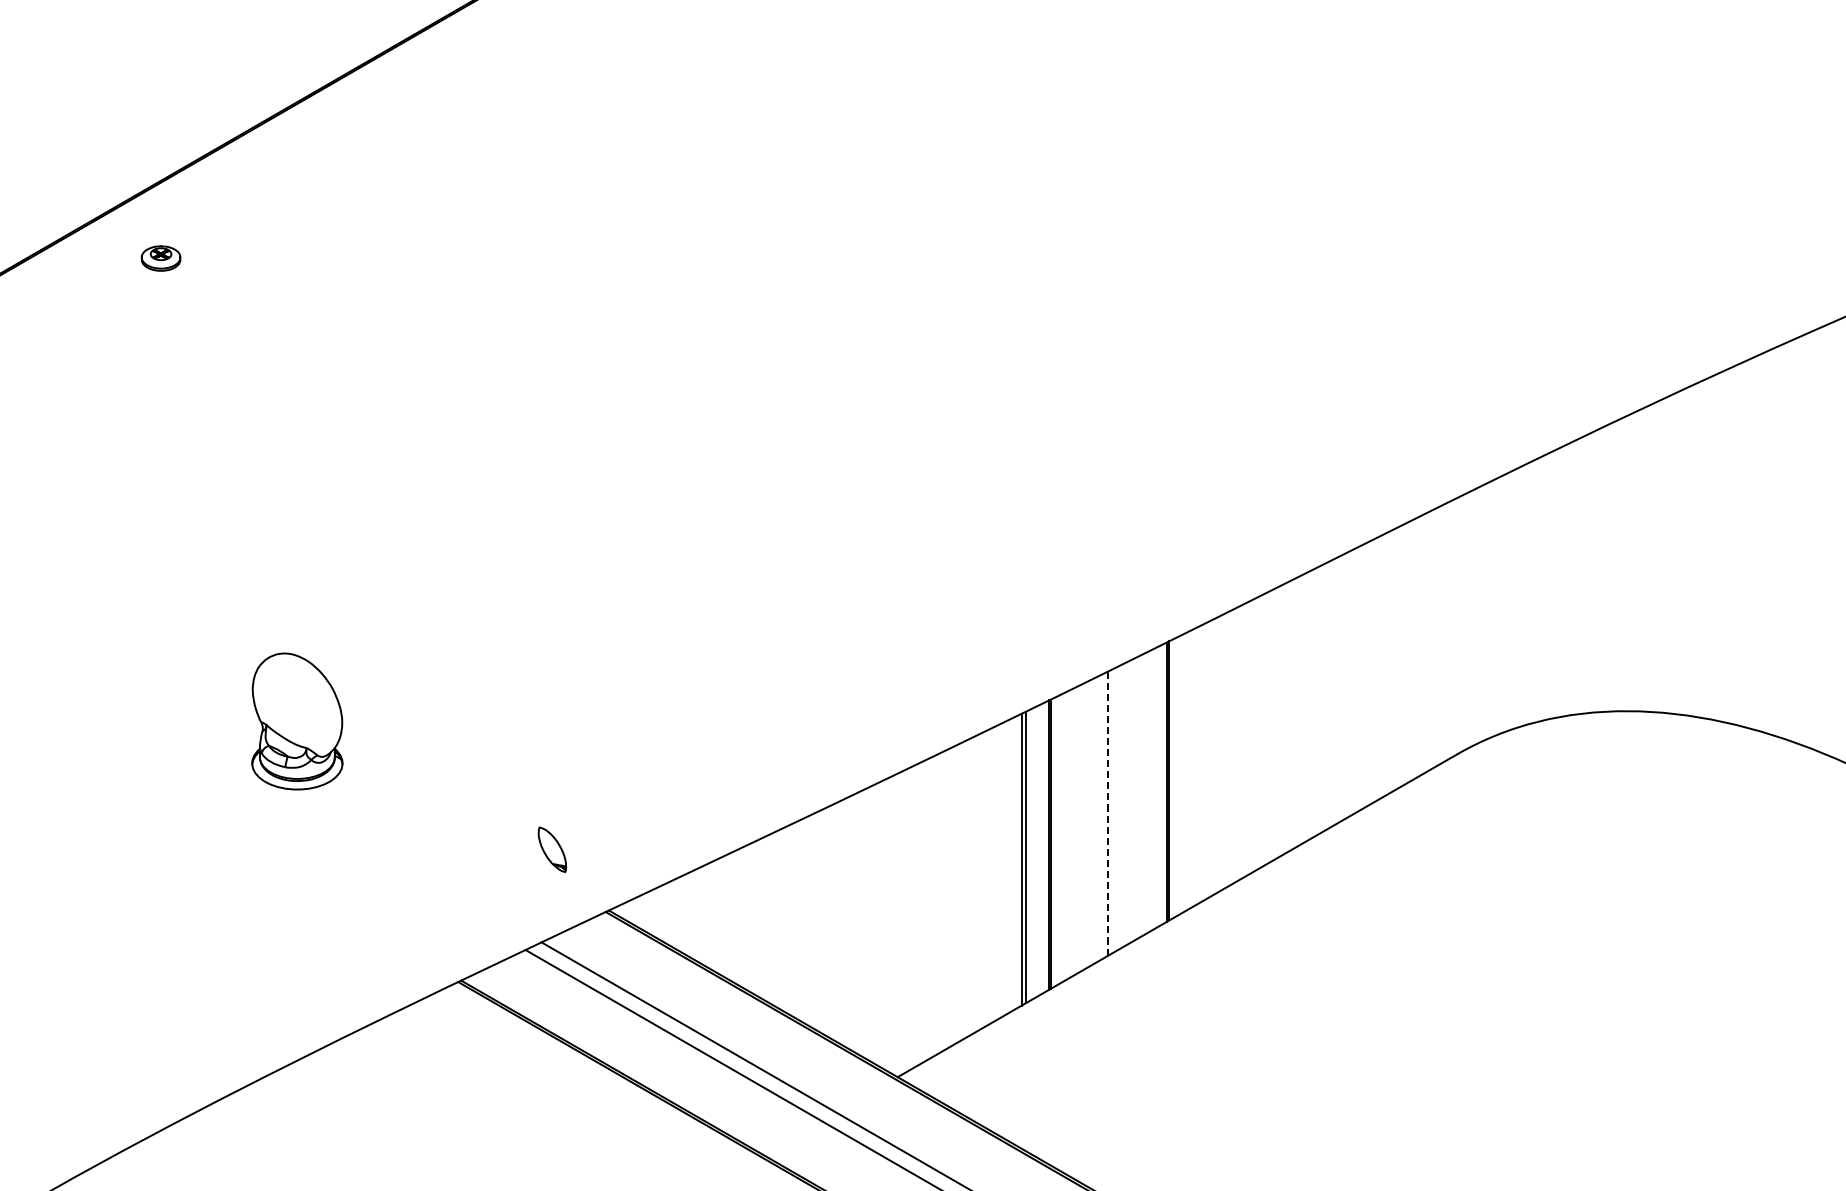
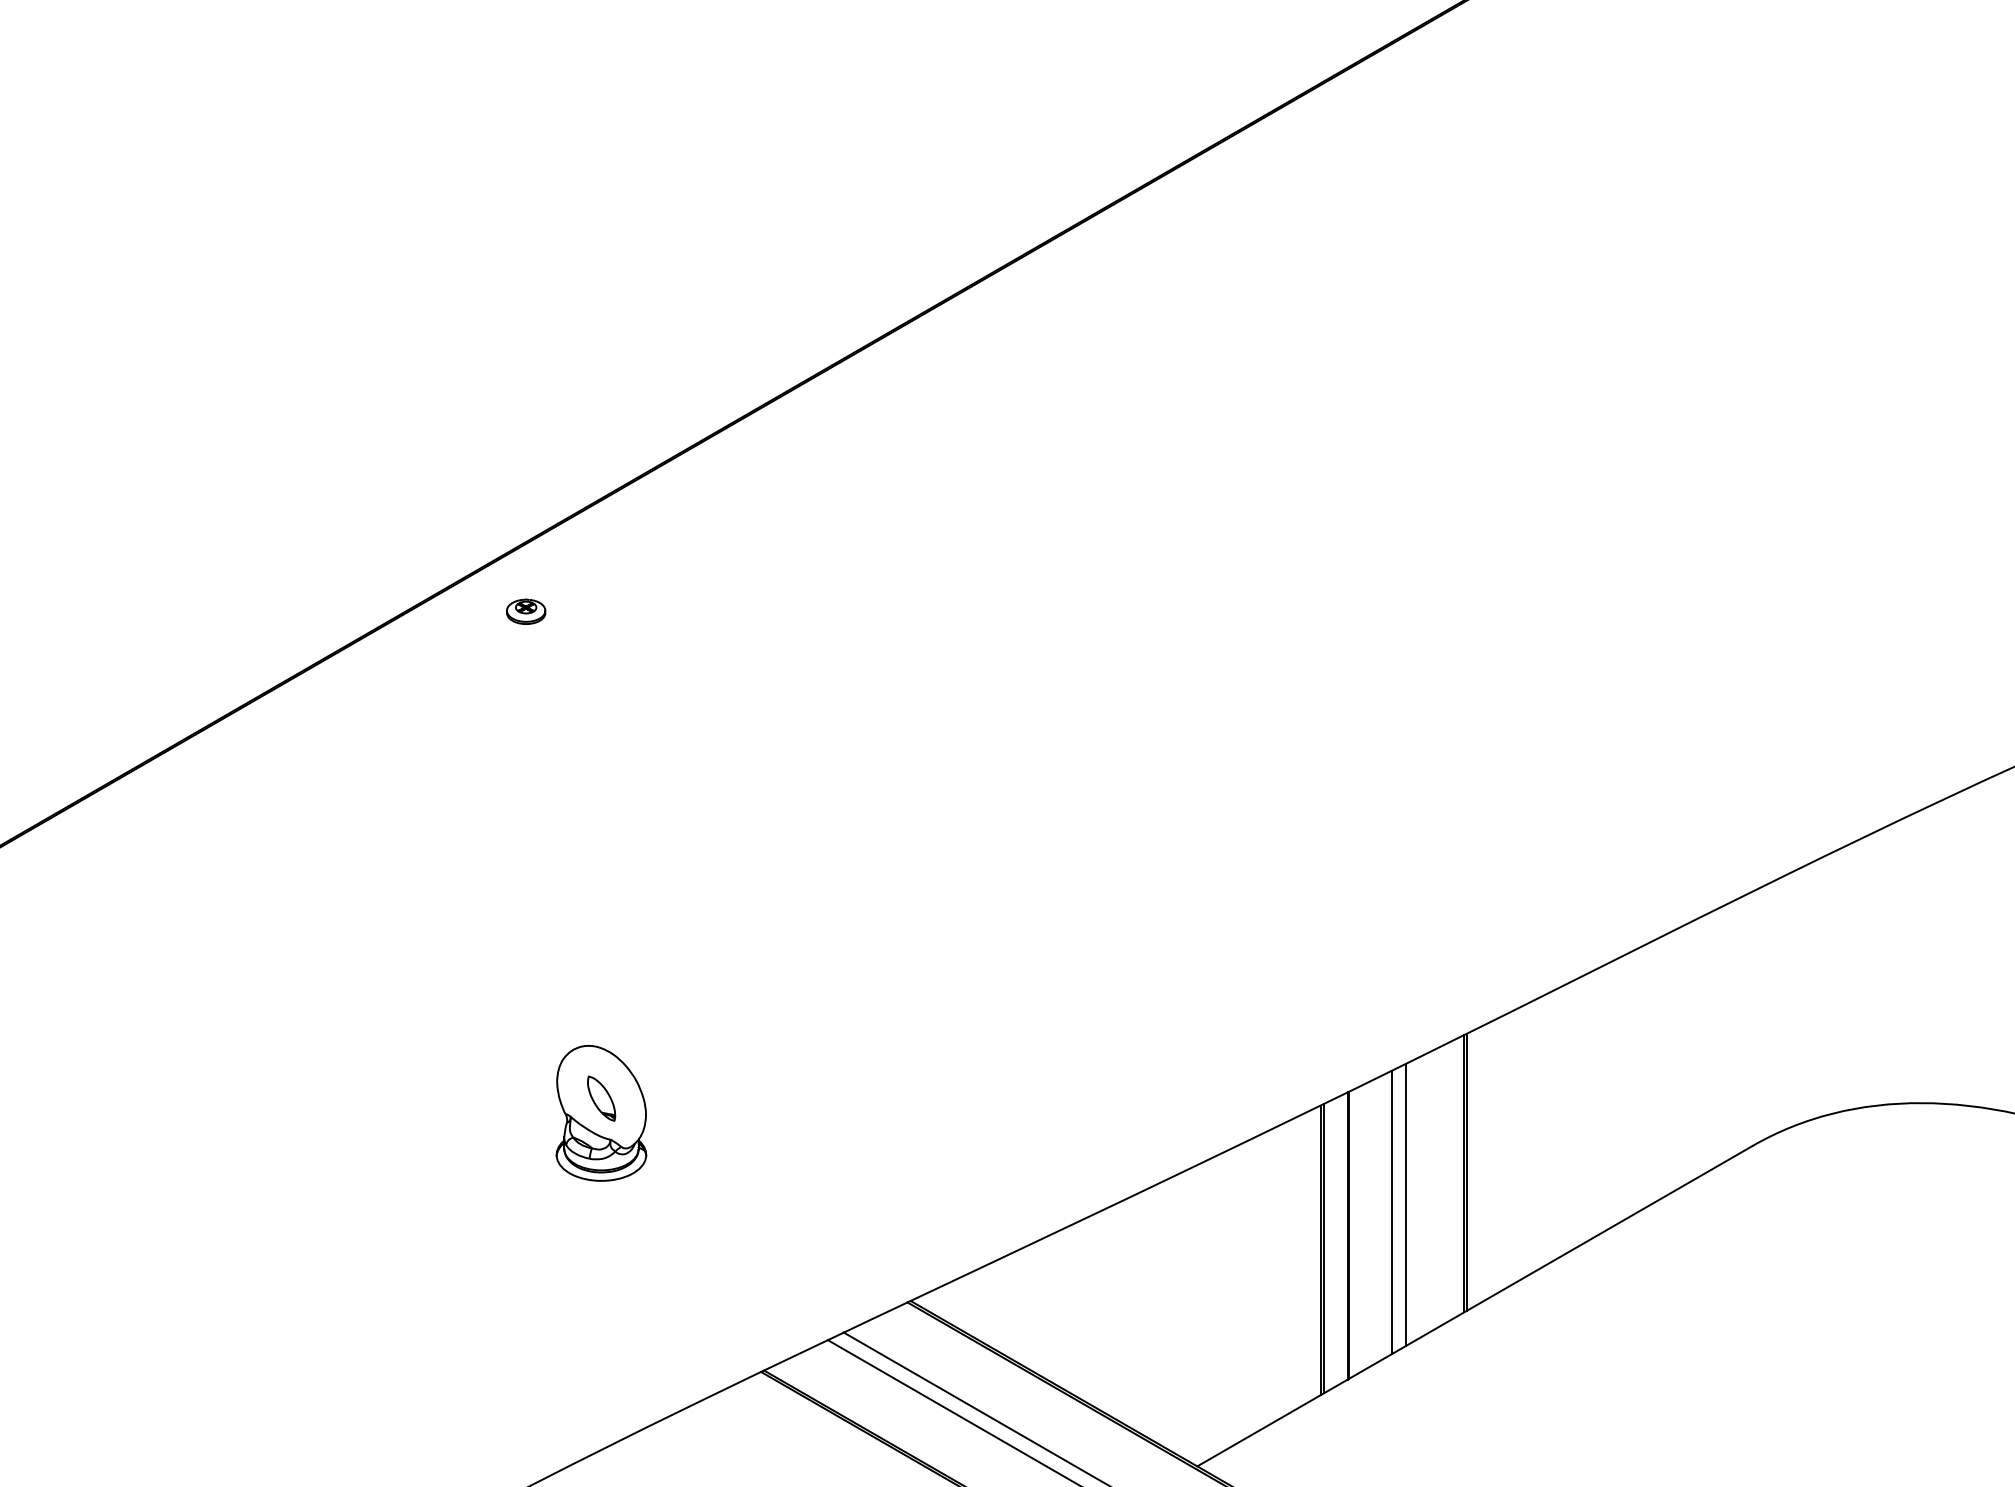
part: (161, 258) -> (526, 611), moved
line: (1108, 814) -> (1406, 1205), dashed -> solid
line: (1093, 821) -> (1391, 1212), added
part: (552, 849) -> (601, 1098), moved

